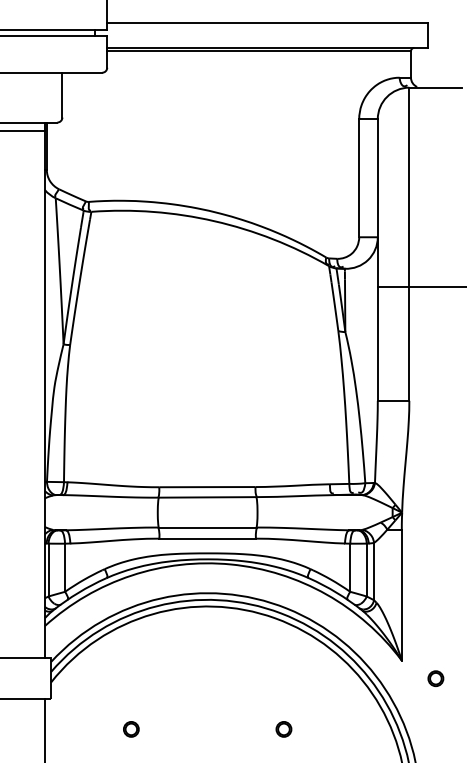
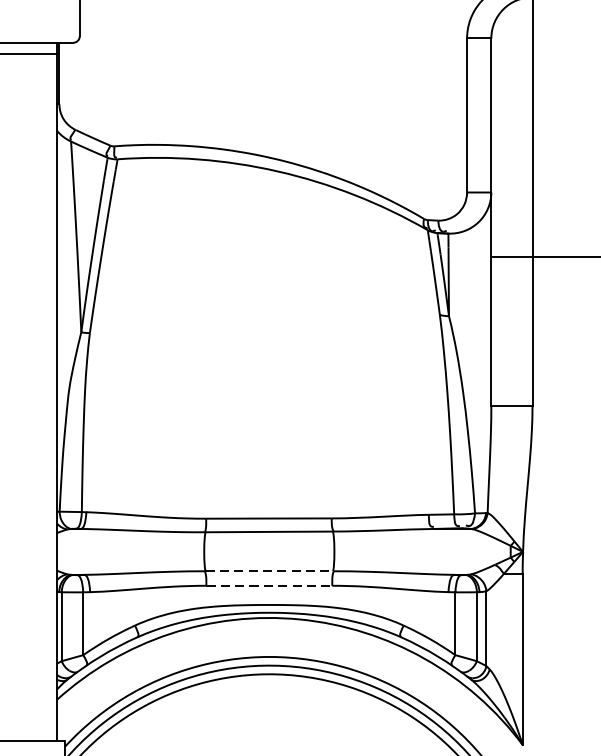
line: (207, 527) -> (269, 571), solid -> dashed
line: (208, 538) -> (270, 585), solid -> dashed

